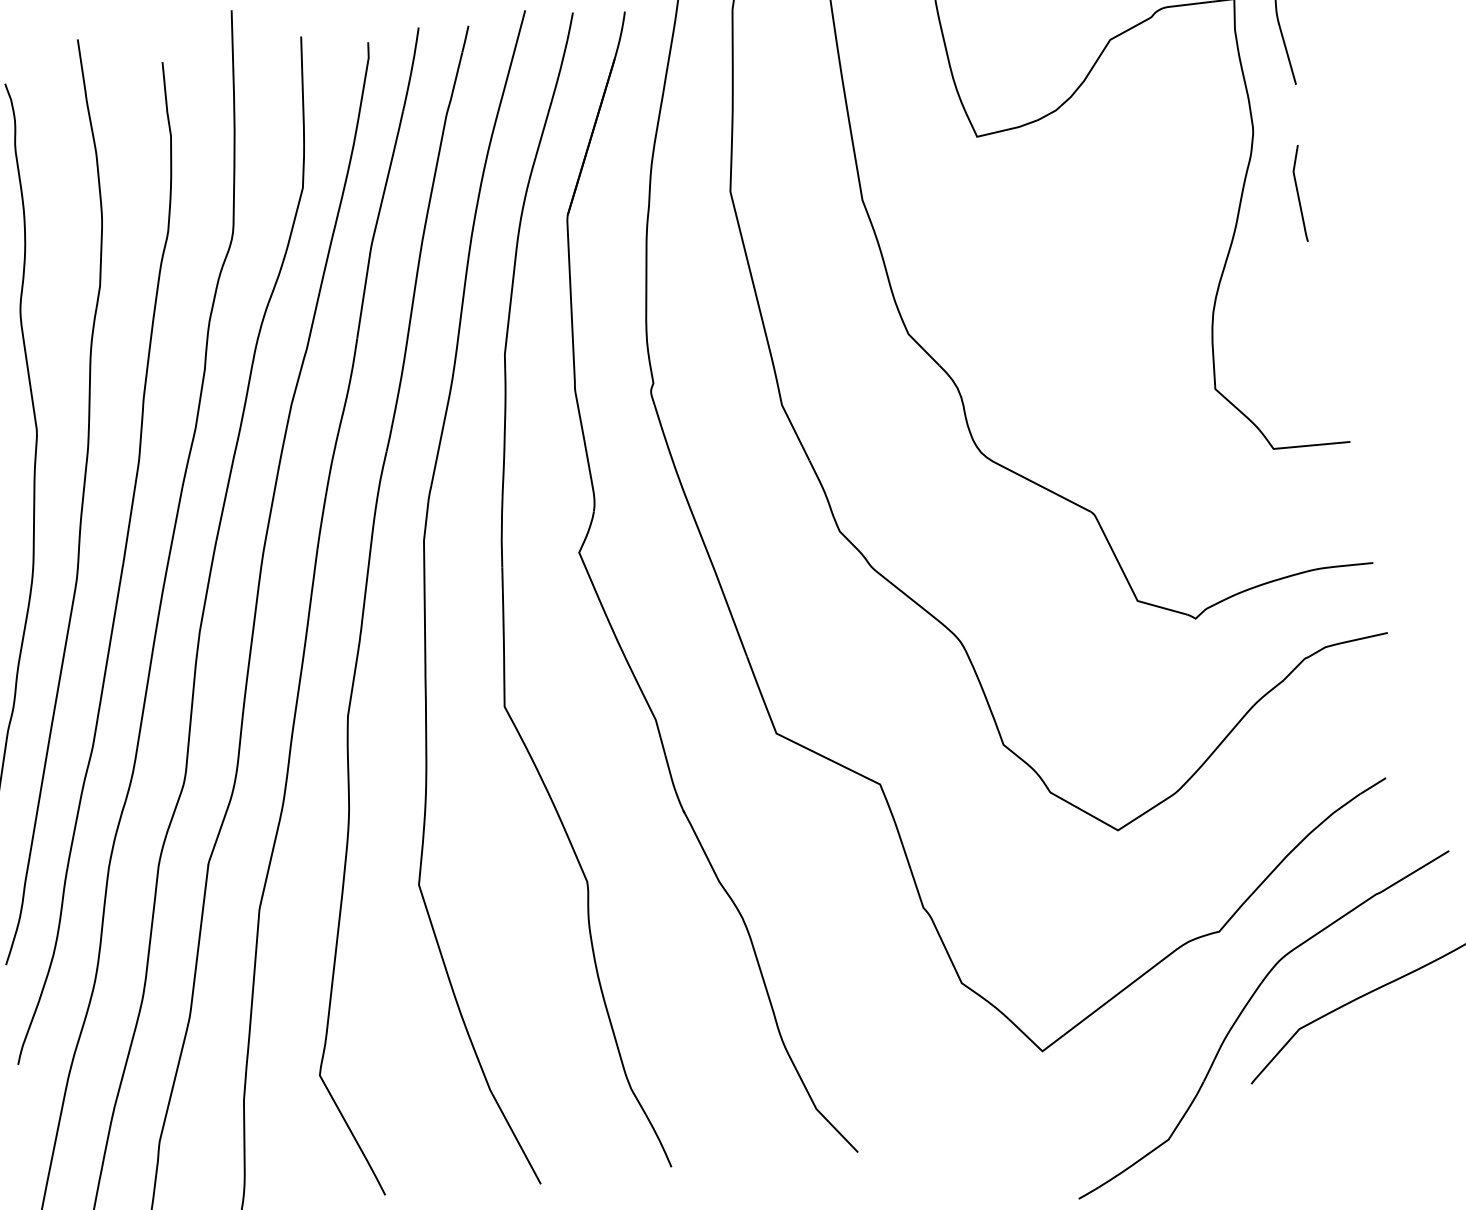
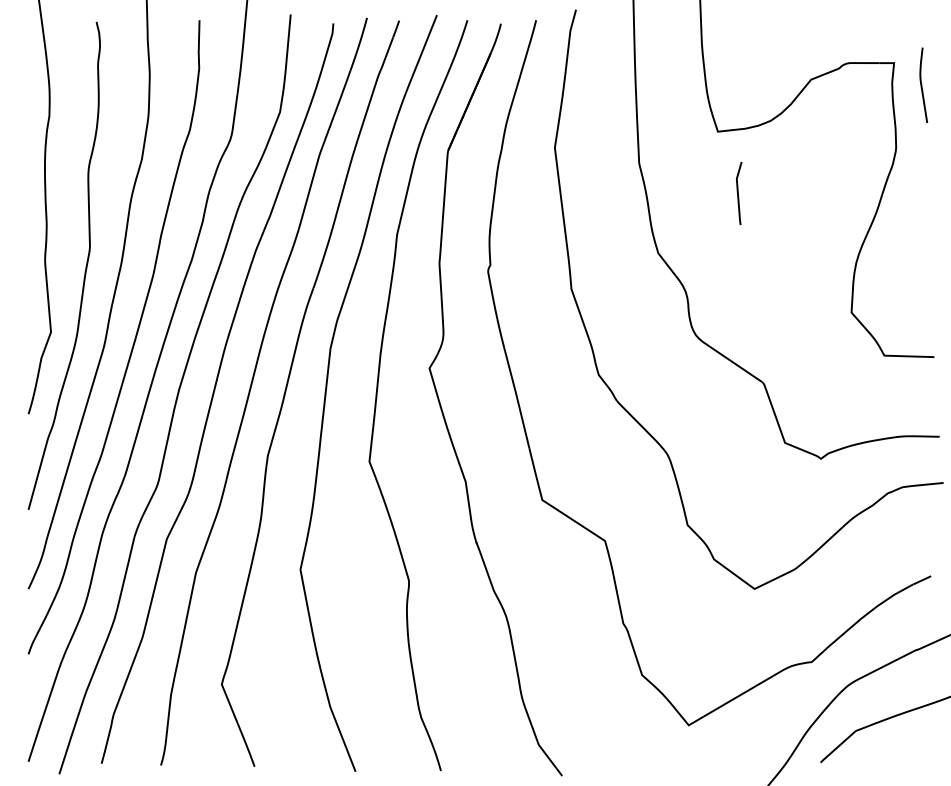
curve: (1298, 193) -> (738, 193), moved

